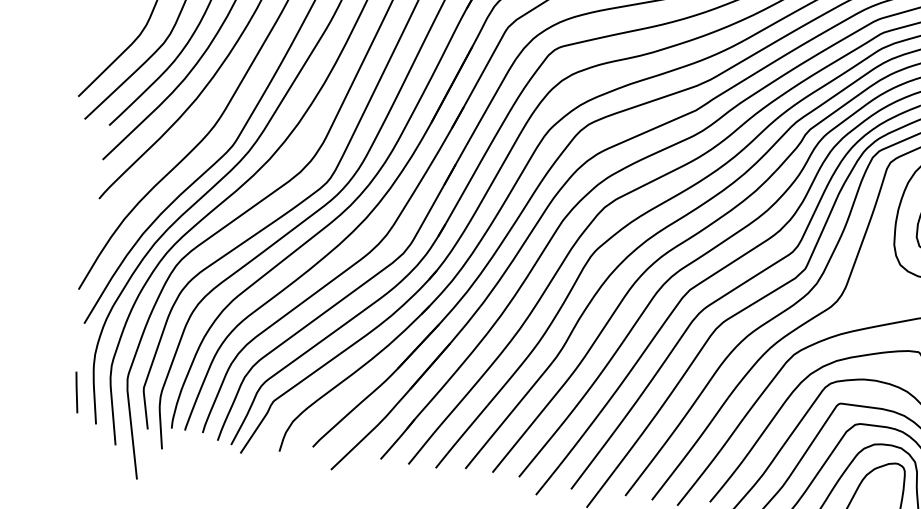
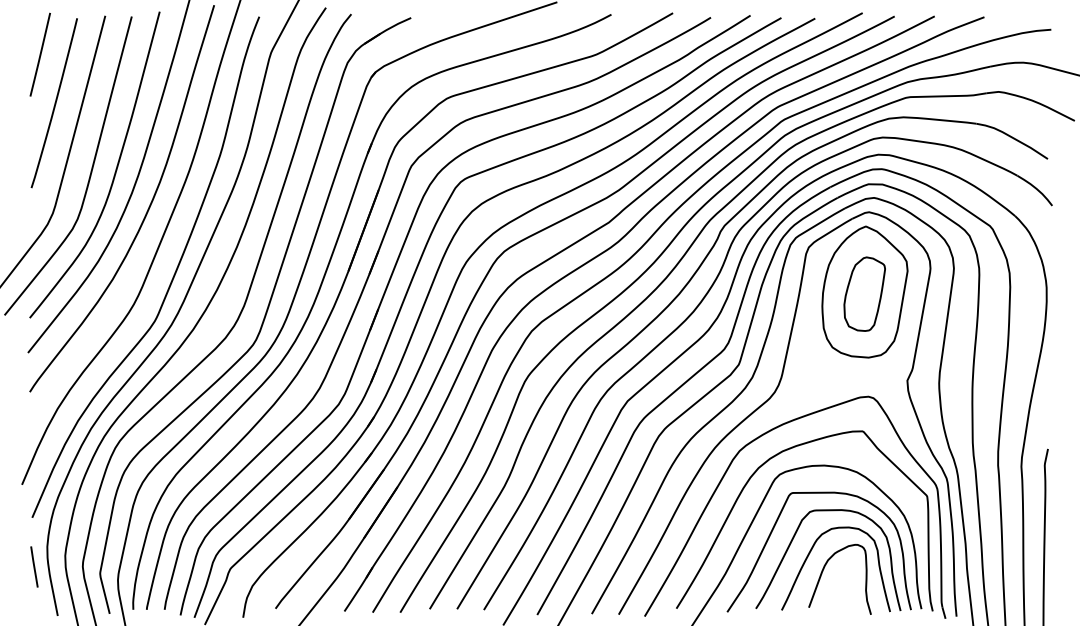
line: (77, 392) -> (34, 566), moved

